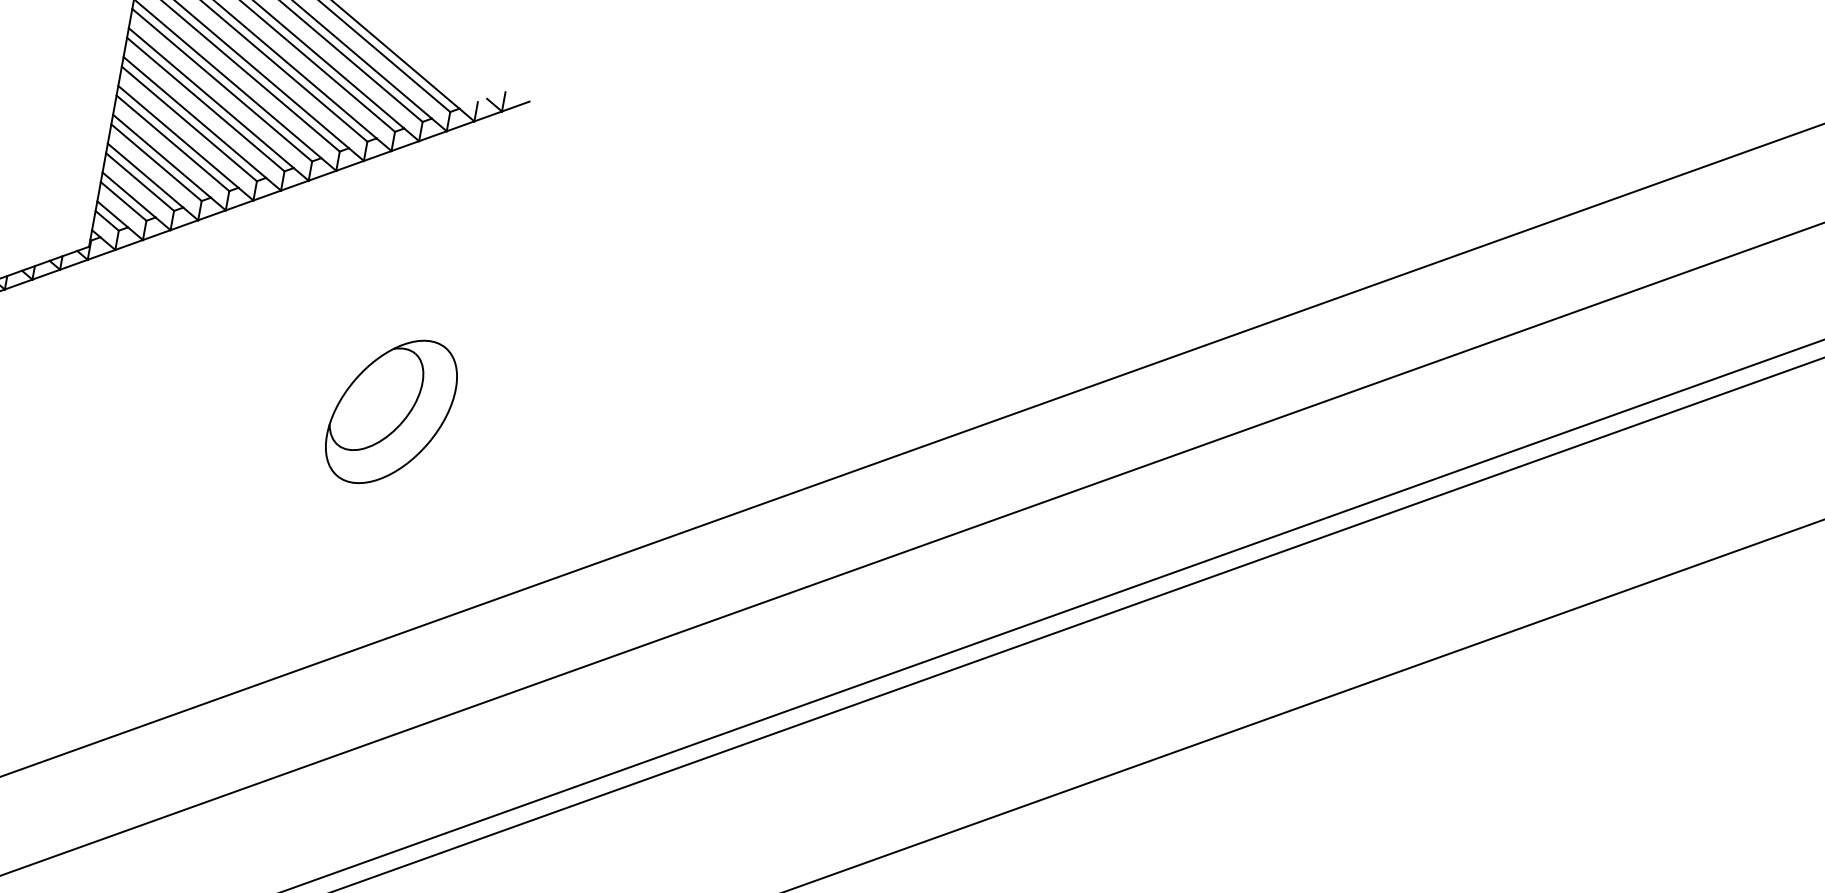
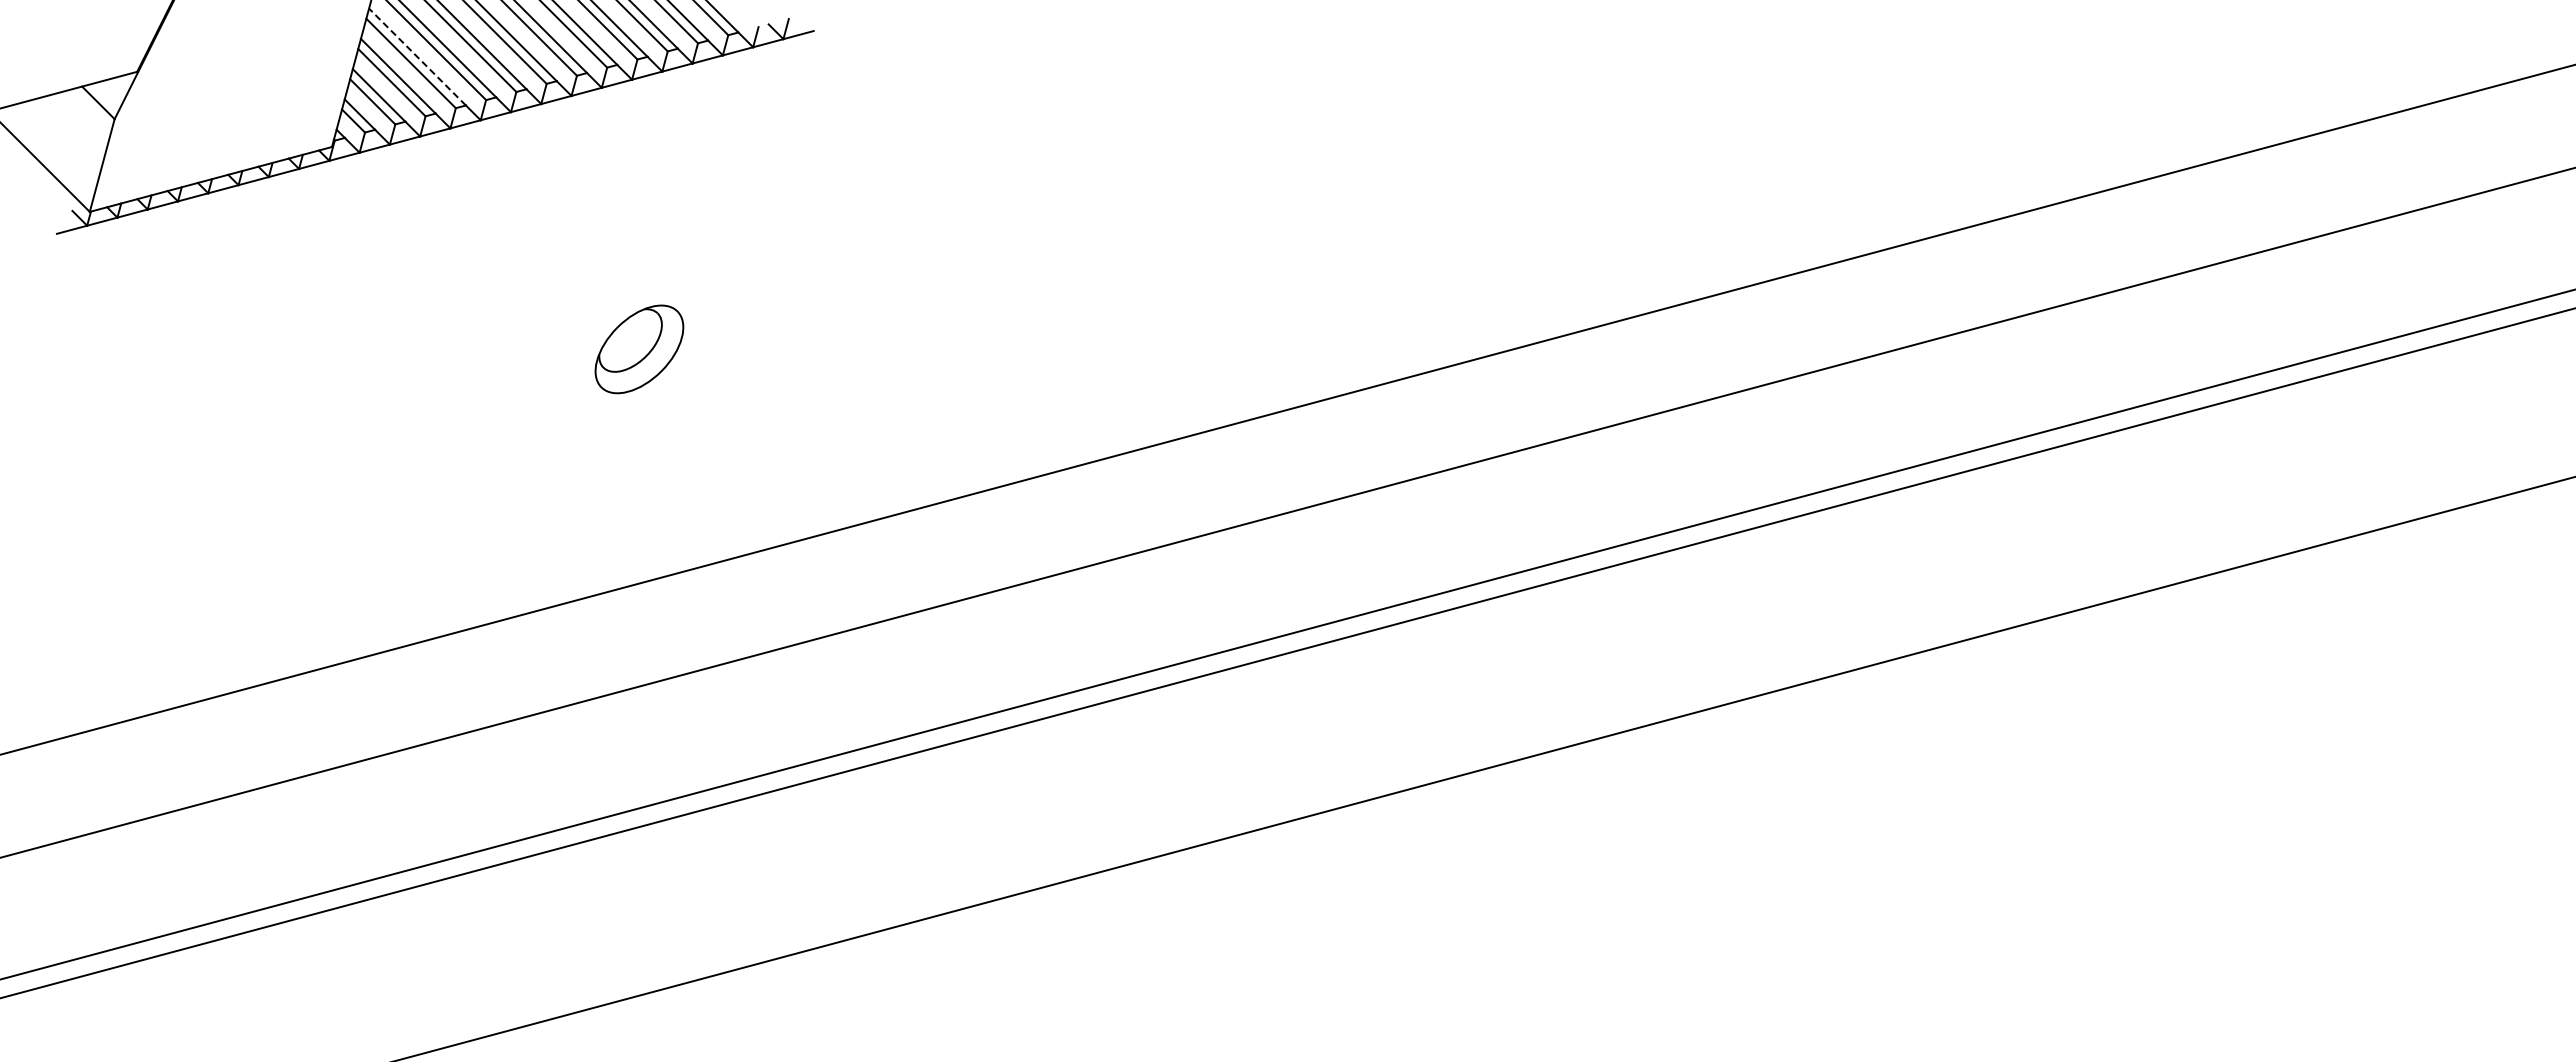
line: (162, 156) -> (417, 57), solid -> dashed
part: (391, 412) -> (639, 349), size x0.6

